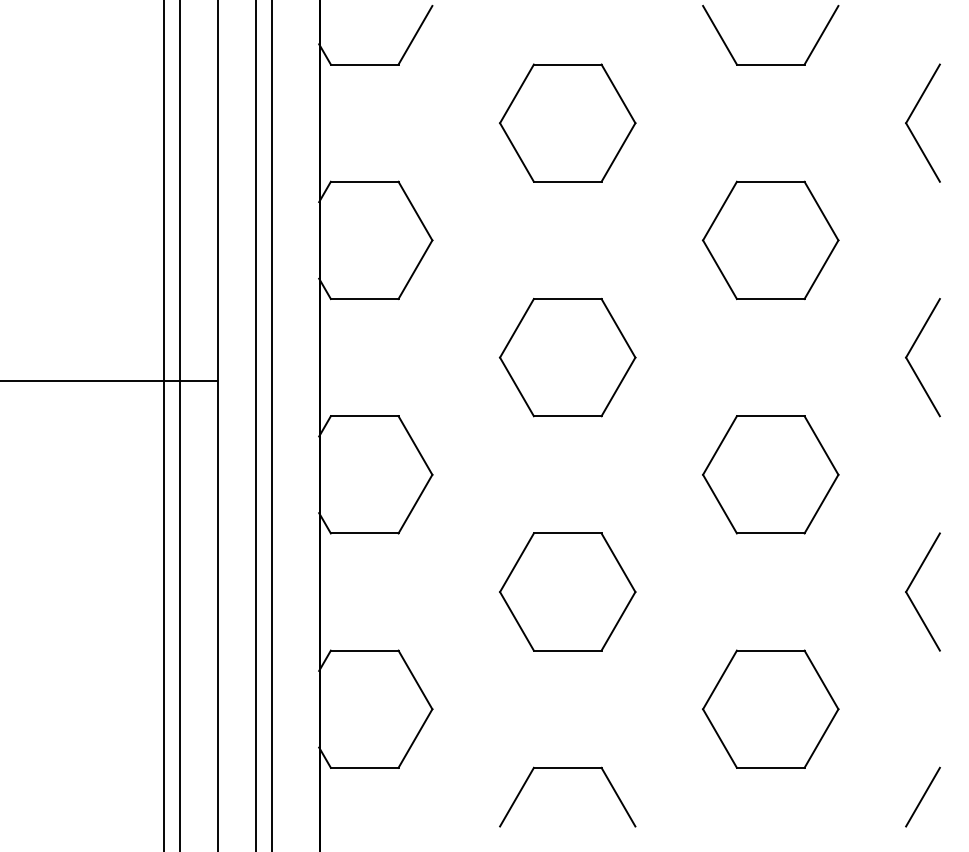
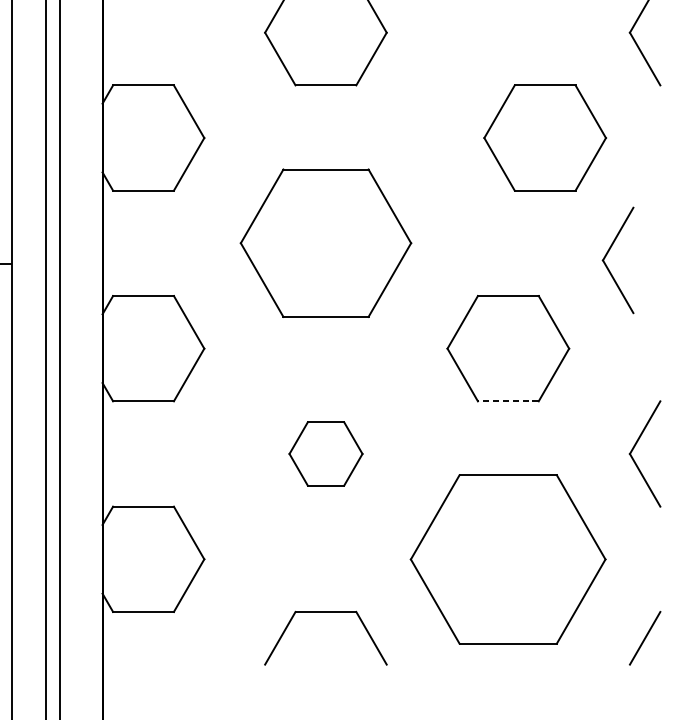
part: (770, 239) -> (544, 137), moved
part: (910, 352) -> (606, 255), moved
part: (567, 357) -> (325, 243), size x1.4
line: (770, 533) -> (508, 401), solid -> dashed
part: (567, 591) -> (325, 453), size x0.6
part: (770, 708) -> (508, 558), size x1.6

